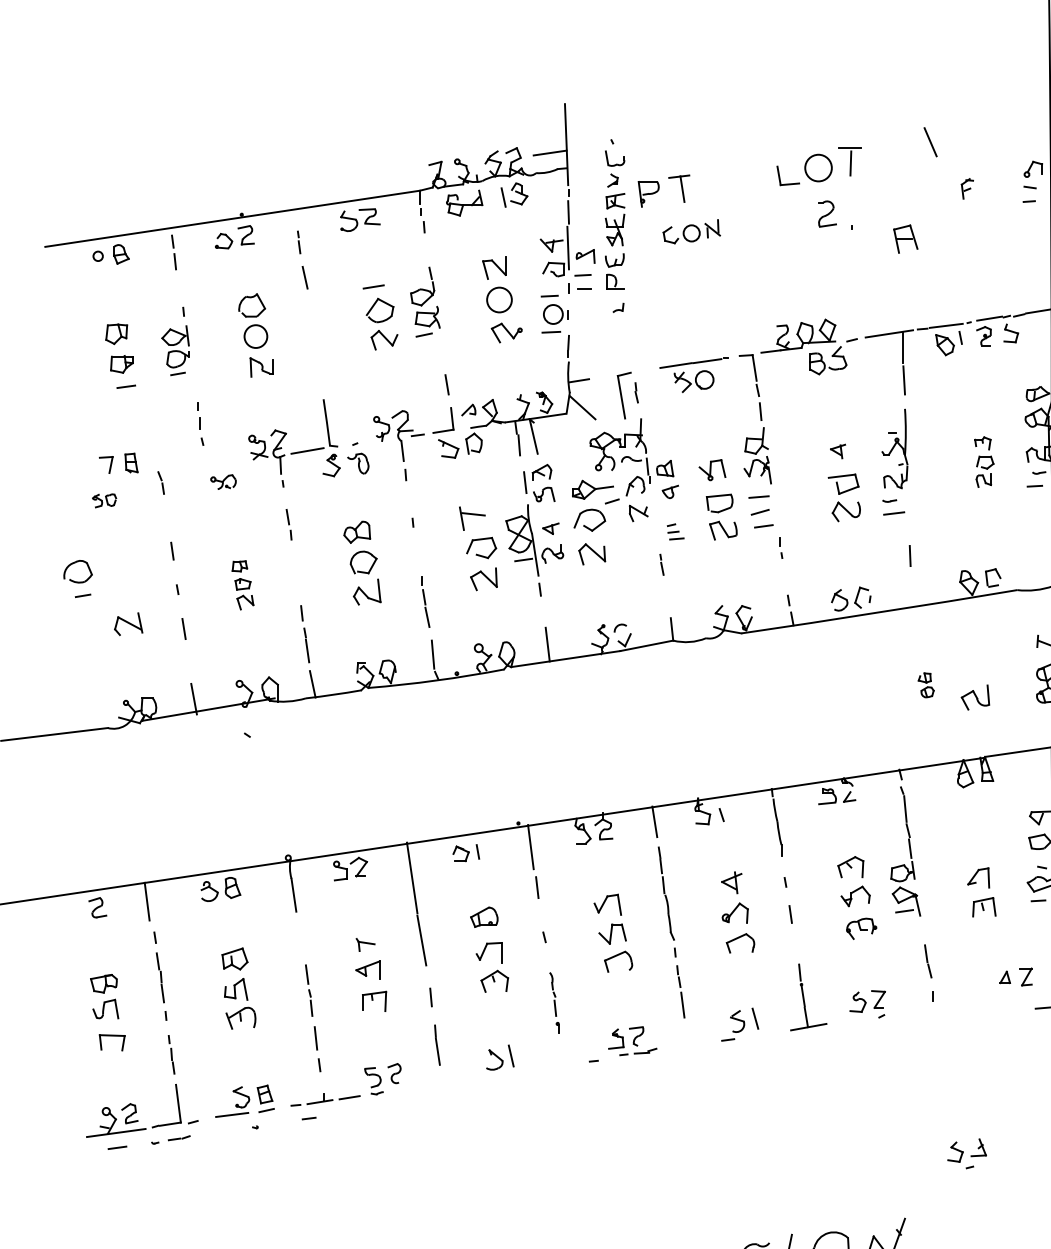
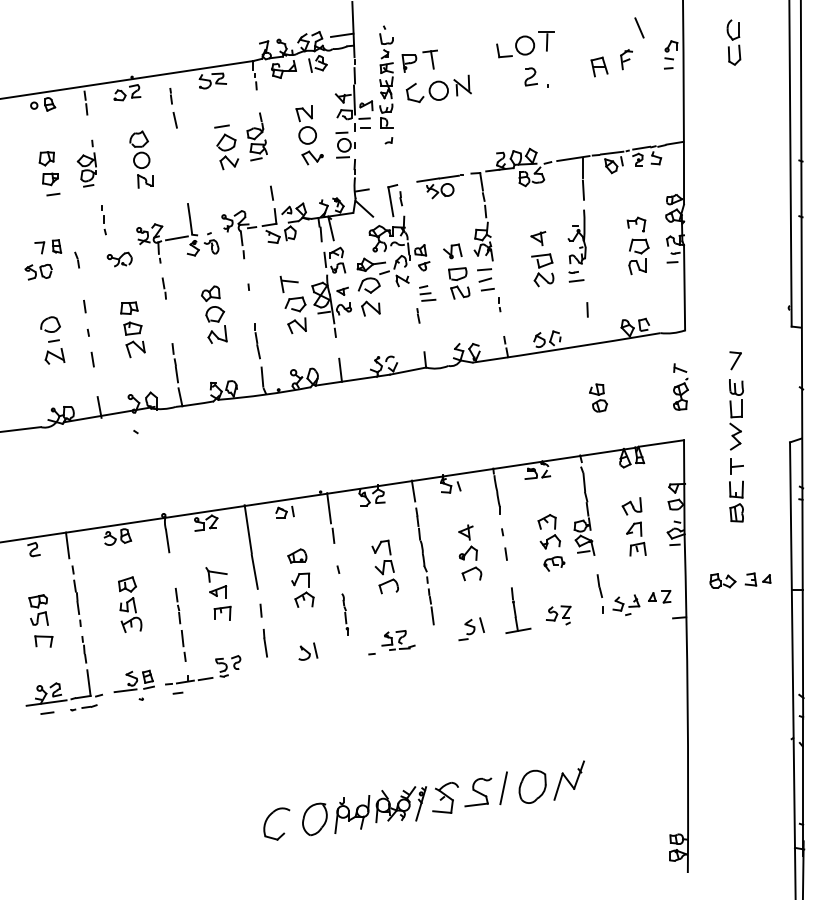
line: (930, 141) -> (639, 27), moved
part: (967, 188) -> (626, 59), size x1.43
part: (691, 231) -> (438, 88), size x1.67
part: (905, 238) -> (599, 66), moved
part: (838, 451) -> (538, 238), size x1.43
part: (983, 461) -> (637, 245), size x1.67
part: (223, 482) -> (119, 259), size x1.43
part: (104, 501) -> (38, 272), size x1.67
part: (675, 531) -> (427, 293), size x1.43
part: (77, 578) -> (50, 329), moved
part: (242, 584) -> (132, 329), size x1.67
part: (926, 684) -> (598, 397), size x1.67
part: (974, 697) -> (631, 506), moved
part: (365, 944) -> (216, 574), size x1.67
part: (967, 1152) -> (626, 604), moved

